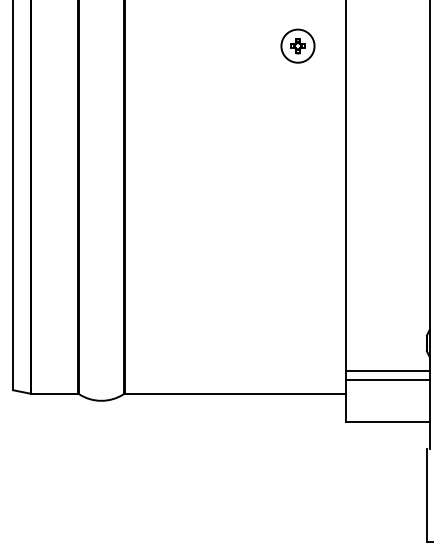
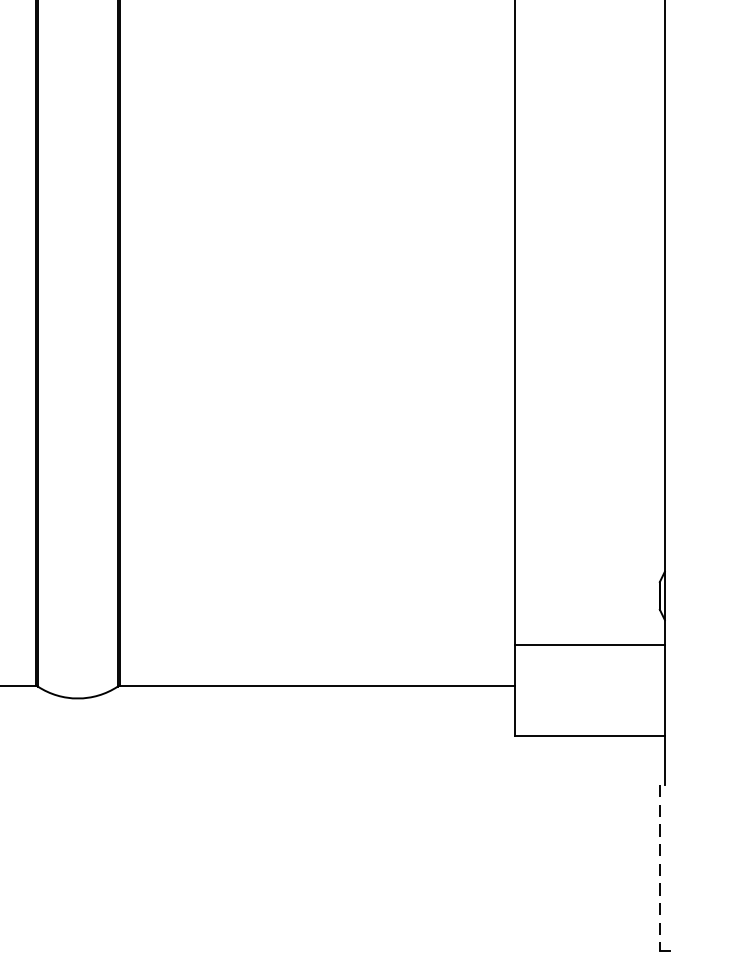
part: (297, 45) -> (428, 63), removed
line: (387, 380) -> (589, 662), removed
line: (427, 495) -> (660, 867), solid -> dashed

